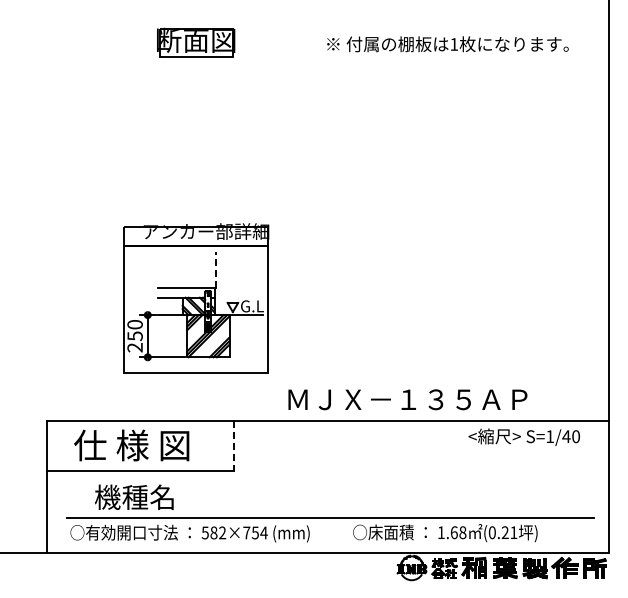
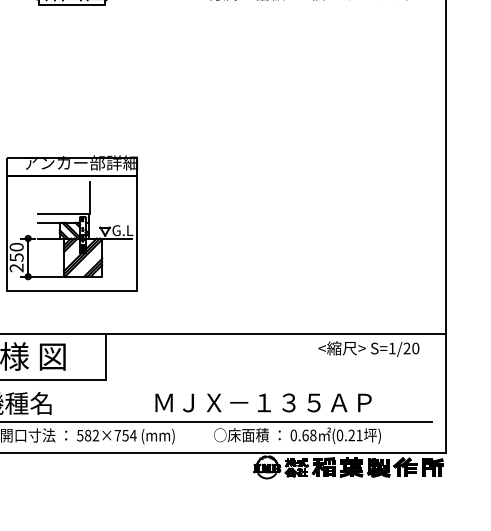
line: (215, 269) -> (89, 197), dashed -> solid
text: (407, 399) -> (263, 402), moved
text: (566, 436) -> (407, 348), S=1/40 -> S=1/20
line: (234, 446) -> (106, 357), dashed -> solid
text: (440, 532) -> (293, 435), 1.68 -> 0.68

